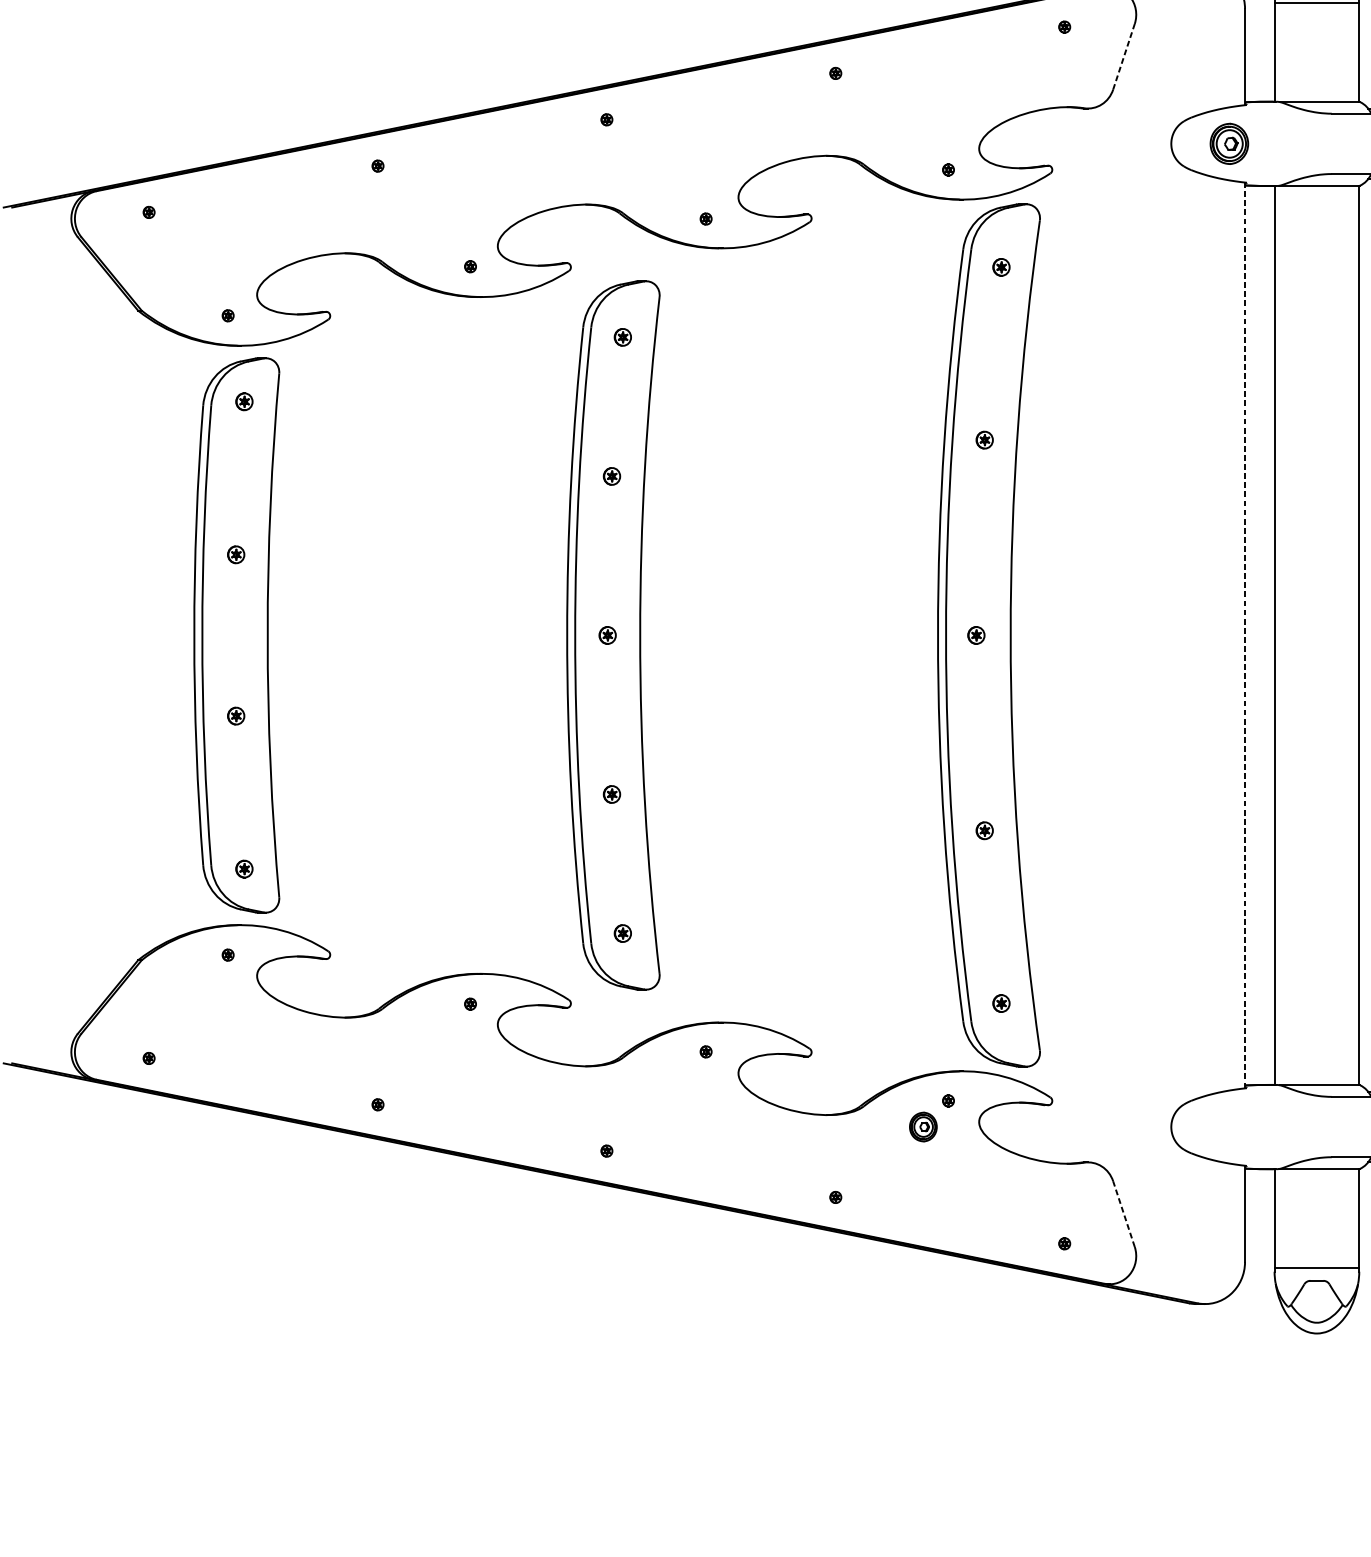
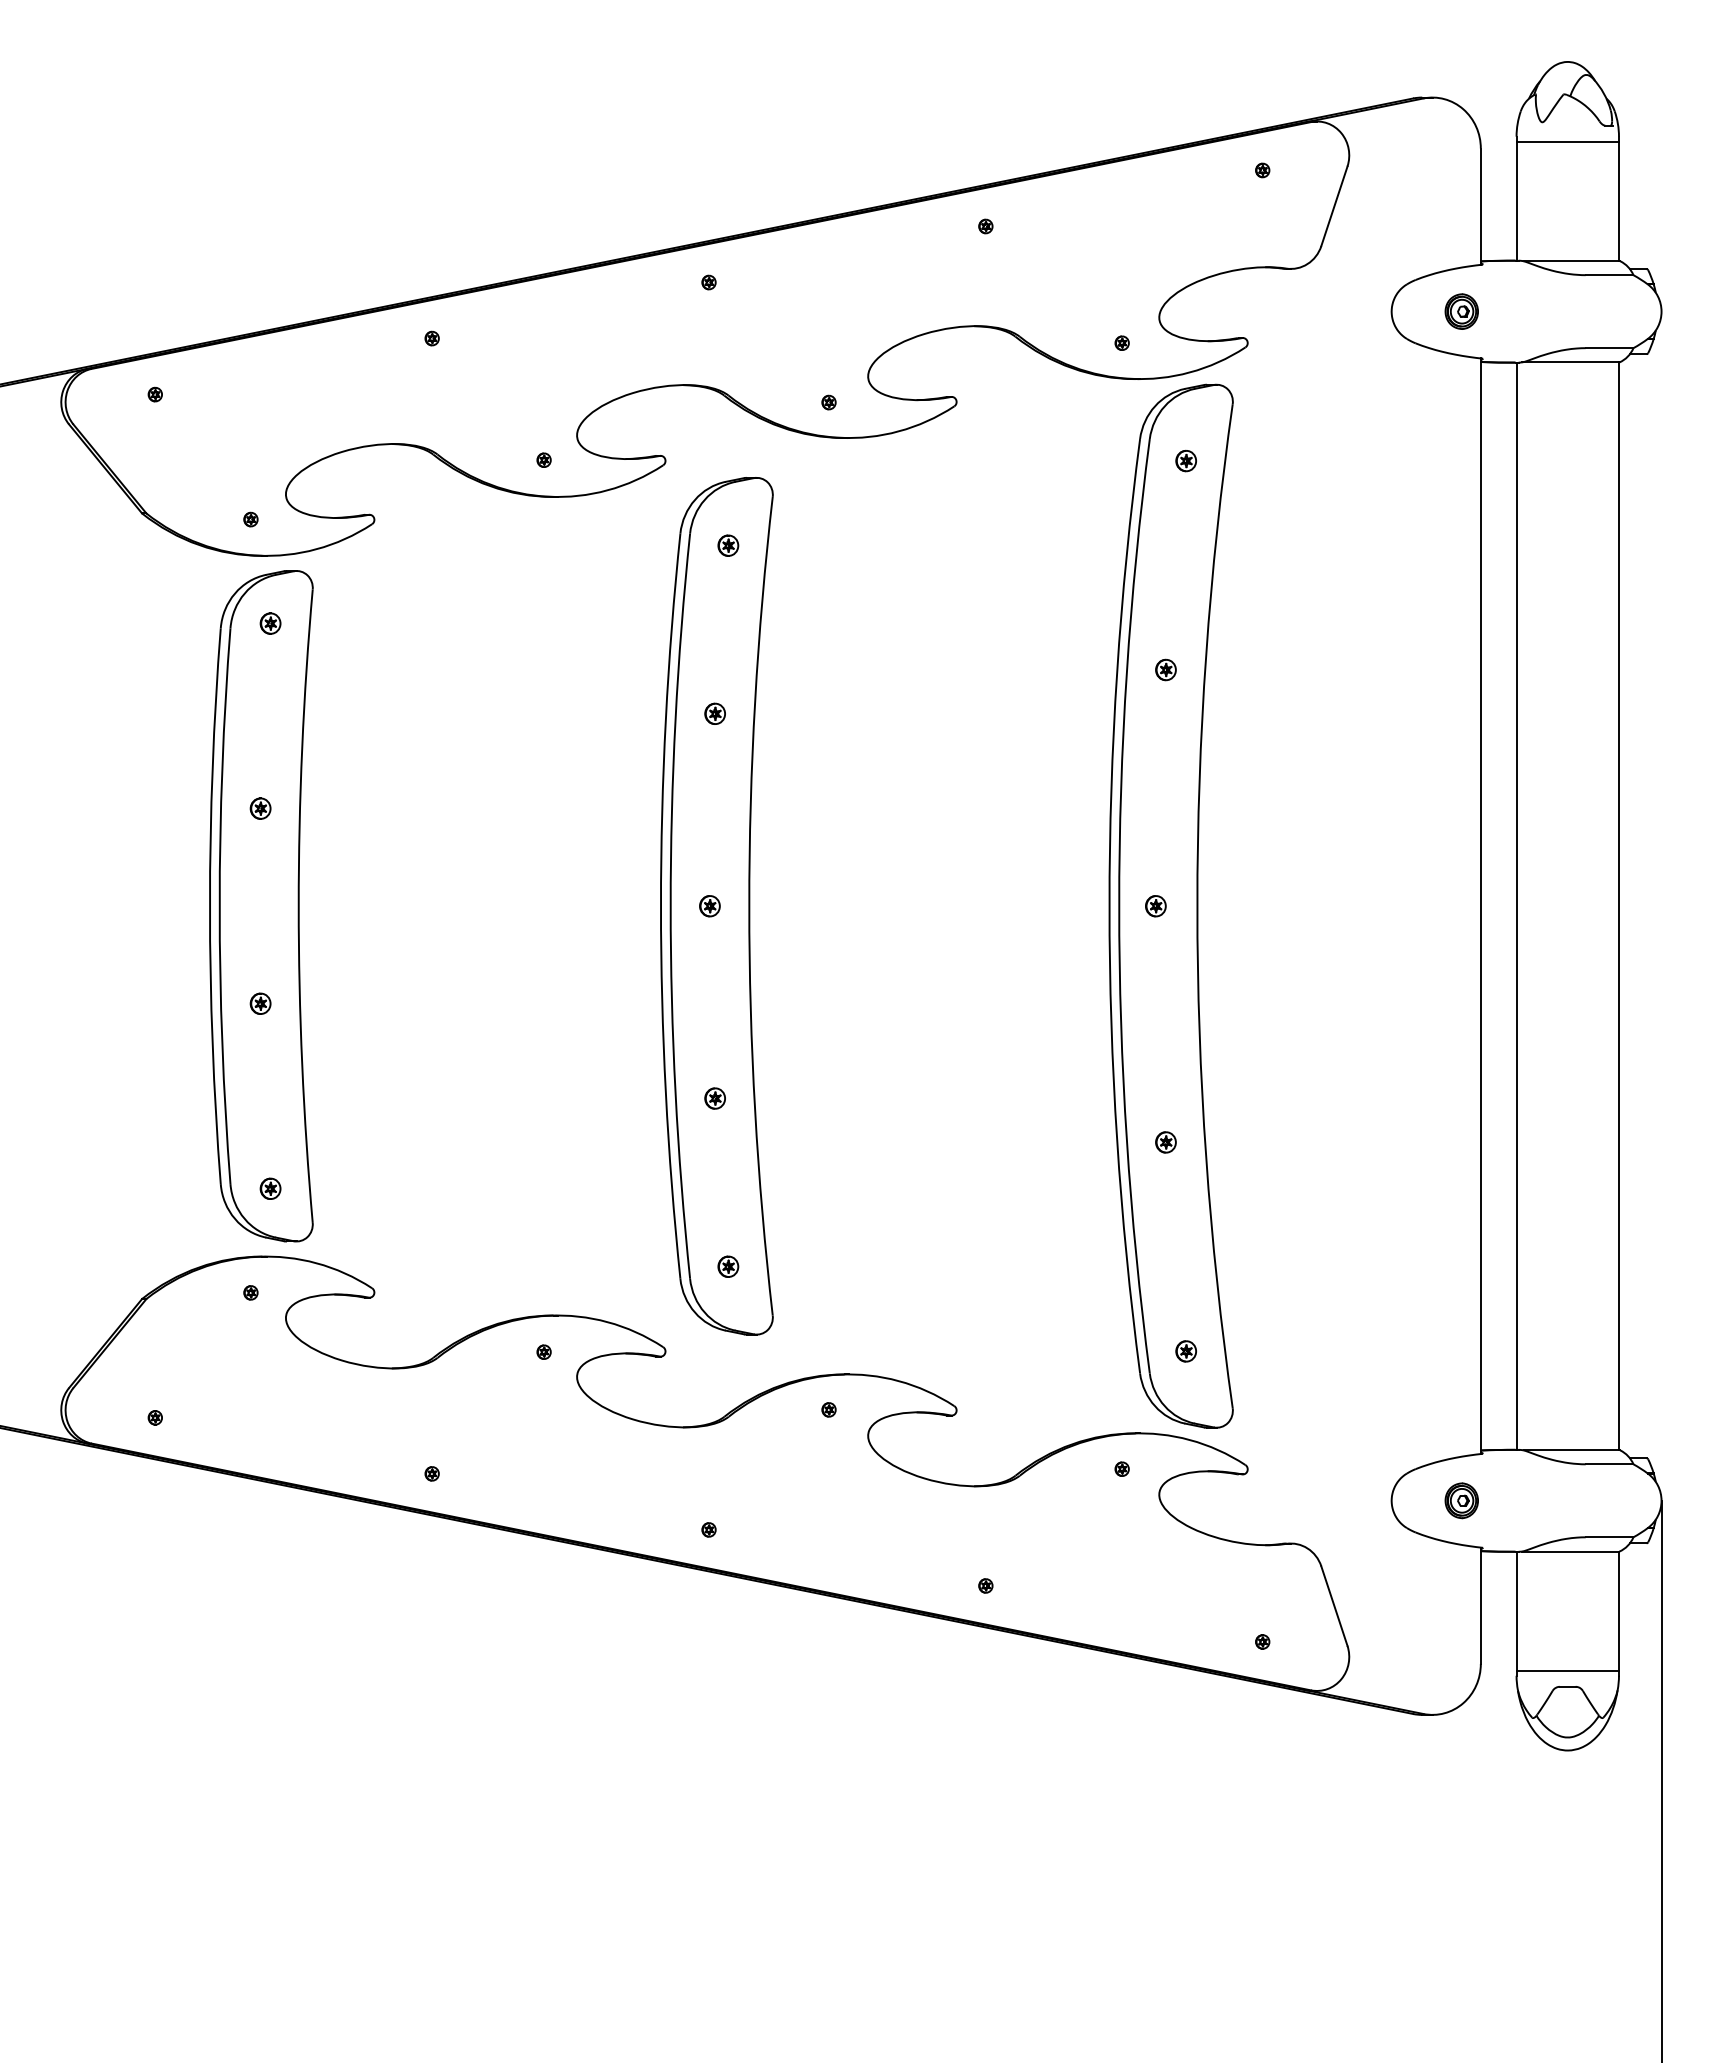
line: (1124, 56) -> (1334, 206), dashed -> solid
part: (1229, 143) -> (1461, 311), size x0.71
line: (1244, 635) -> (1480, 906), dashed -> solid
part: (923, 1126) -> (1461, 1500), moved
line: (1124, 1214) -> (1334, 1606), dashed -> solid

